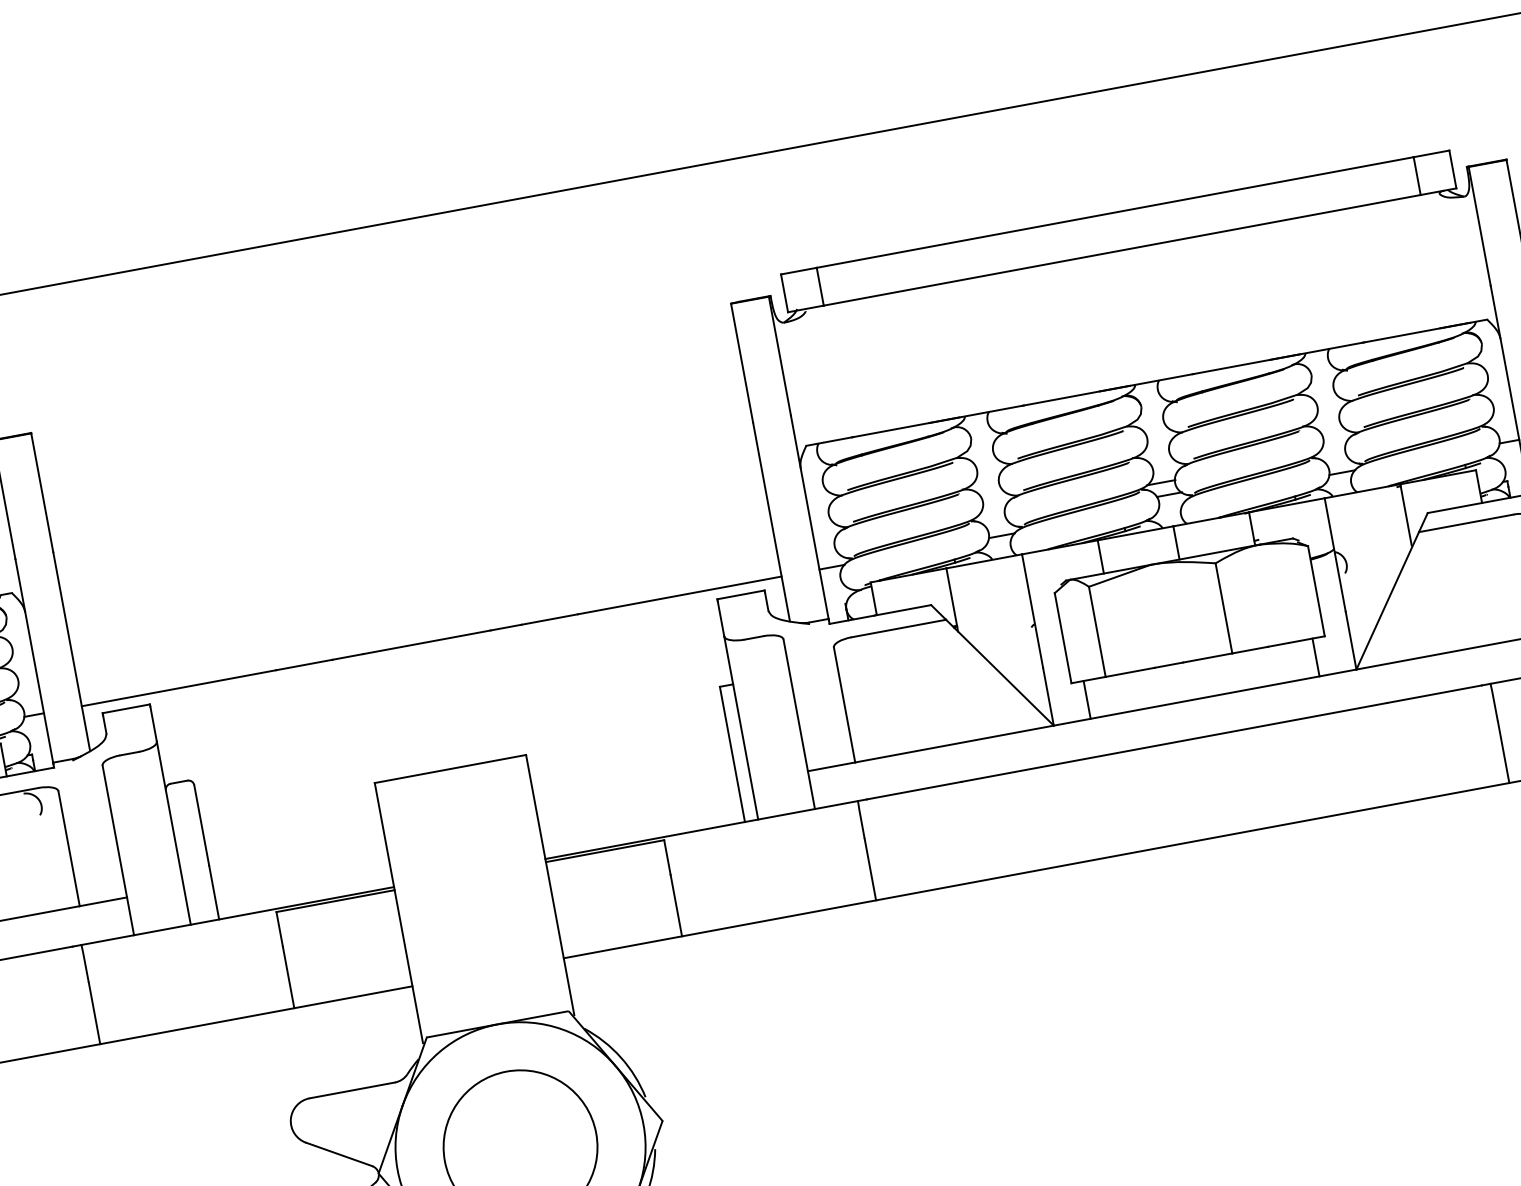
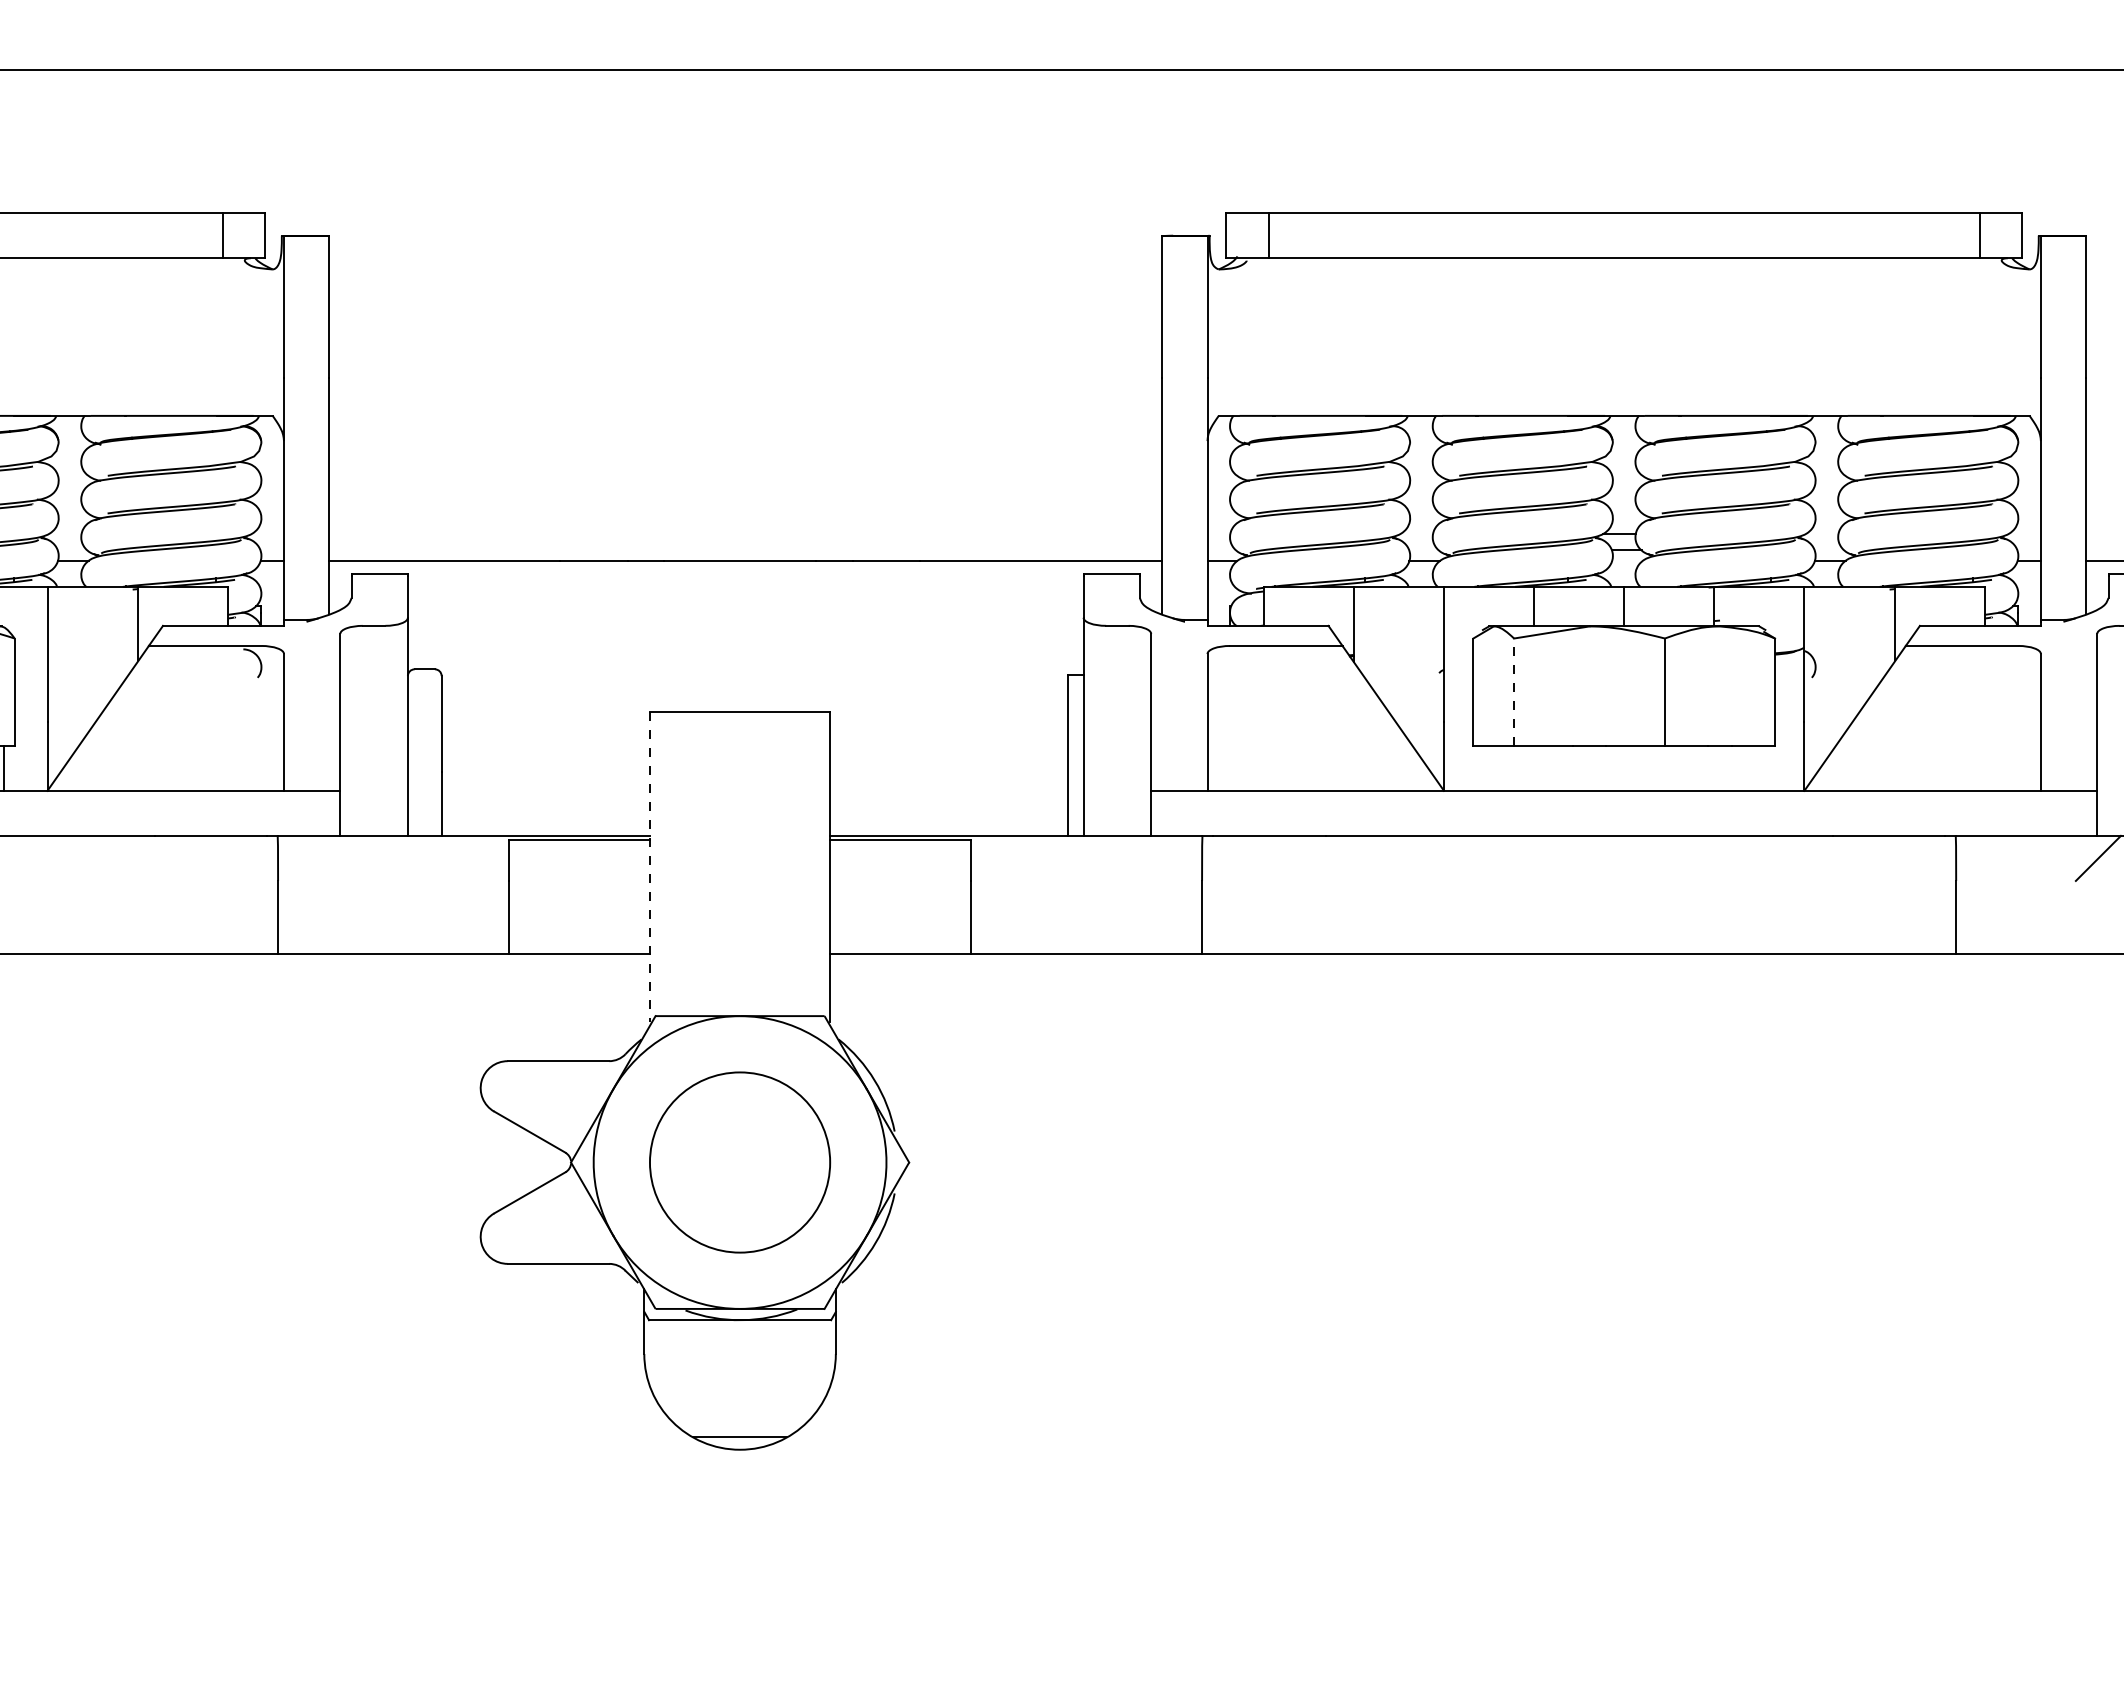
line: (1097, 632) -> (1514, 692), solid -> dashed
line: (1315, 656) -> (1760, 767), removed
line: (1086, 699) -> (1487, 767), removed
line: (398, 912) -> (649, 866), solid -> dashed

